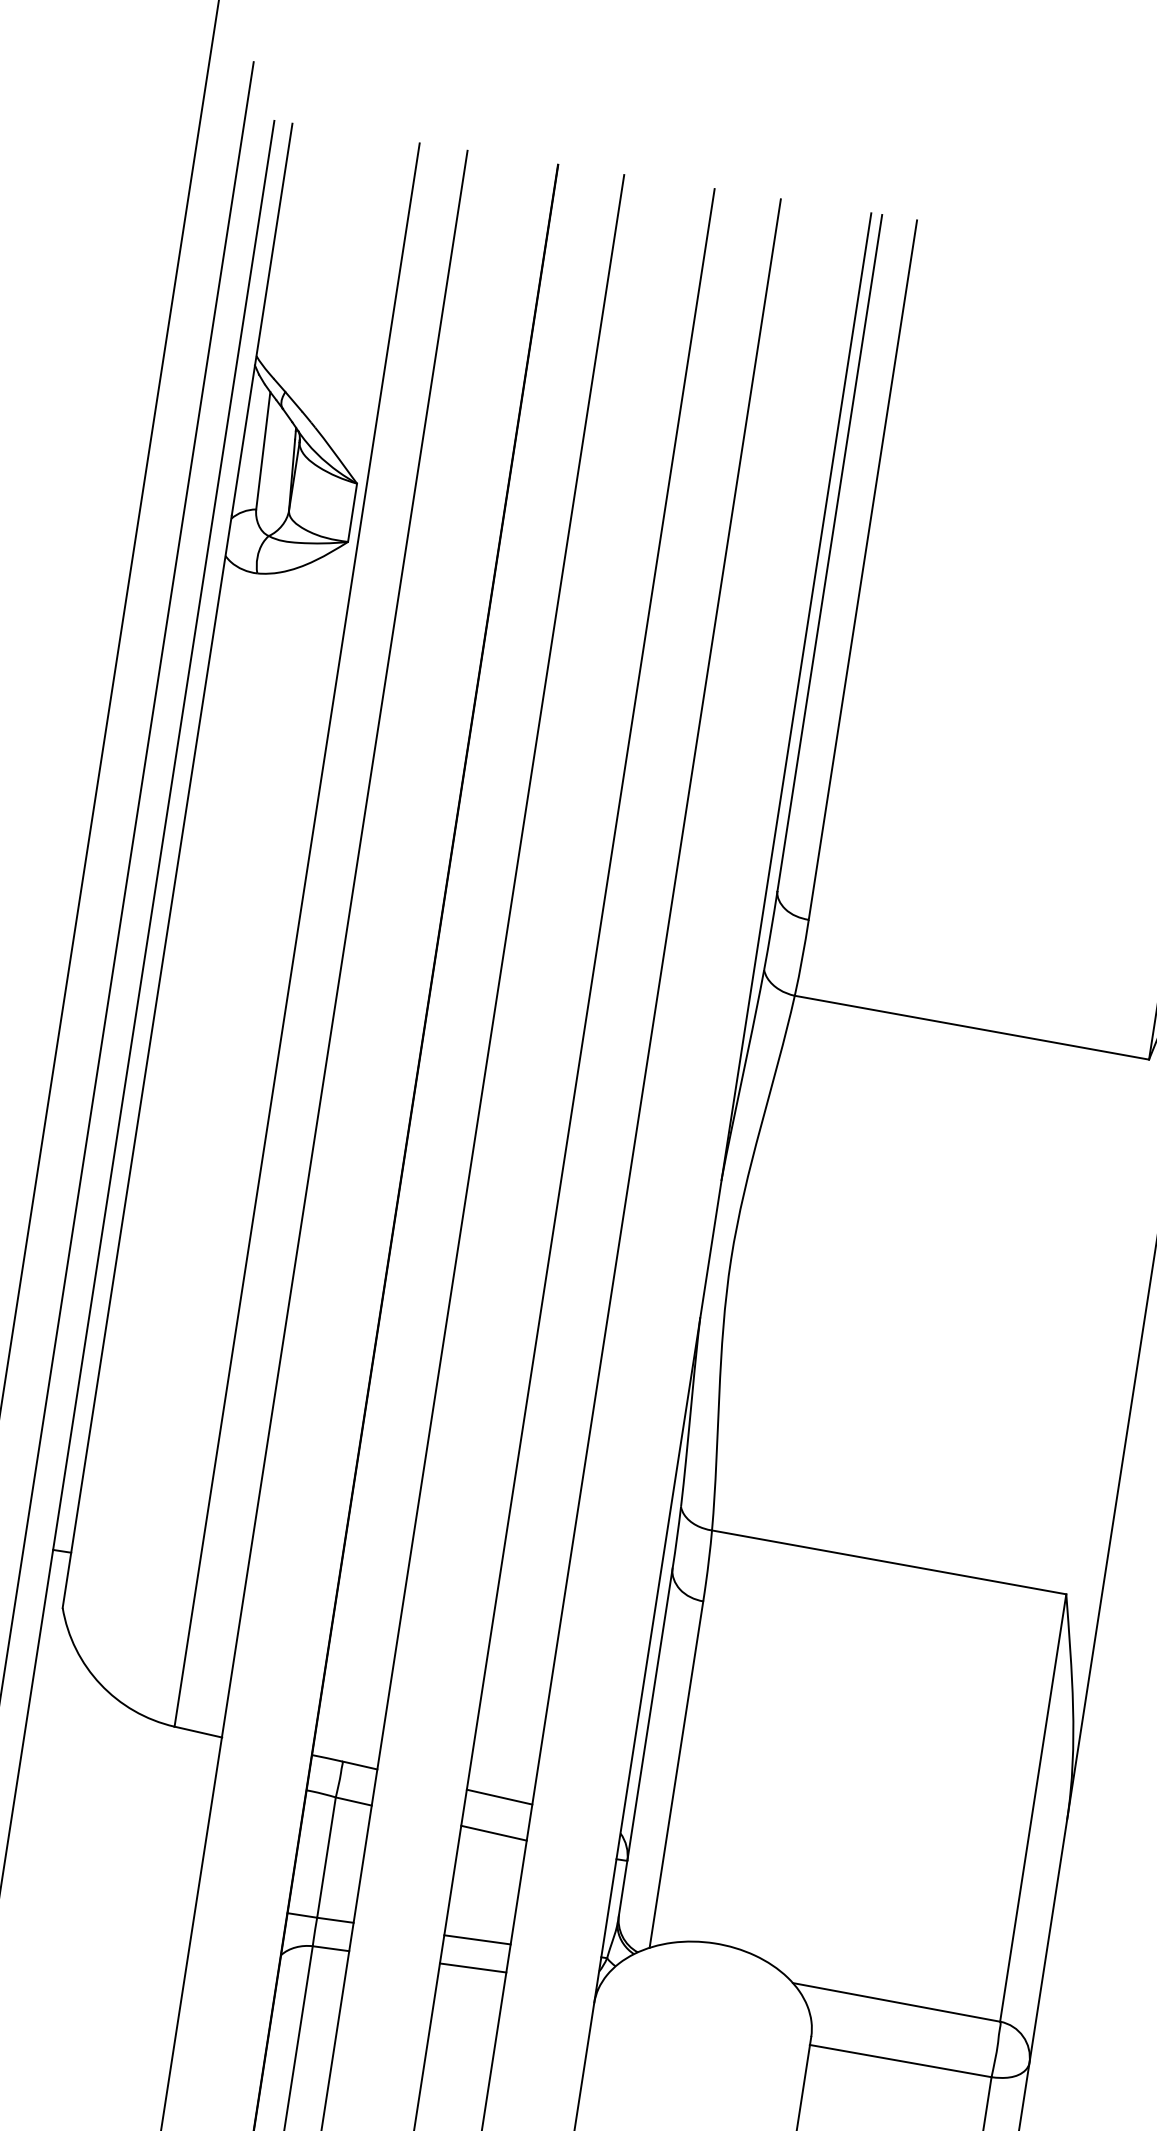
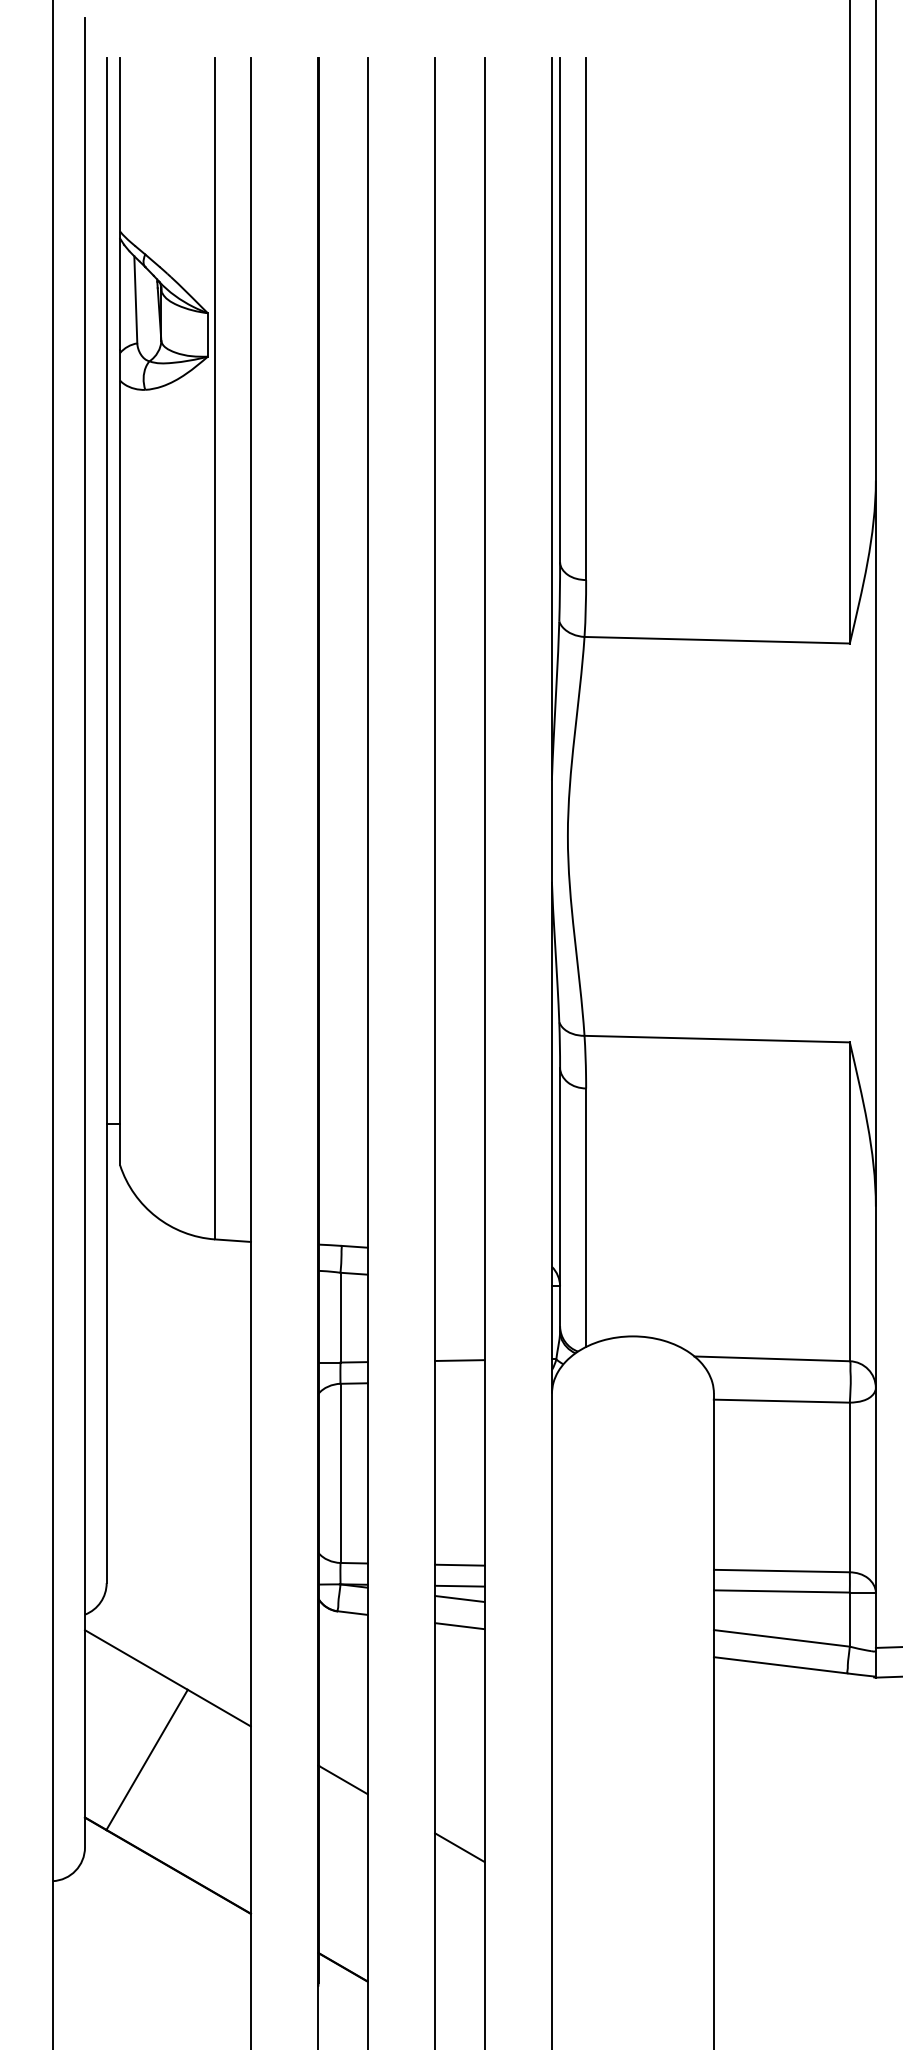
line: (499, 1796) -> (459, 1253), removed
line: (493, 1832) -> (459, 1280), removed
line: (472, 1967) -> (459, 1381), removed

